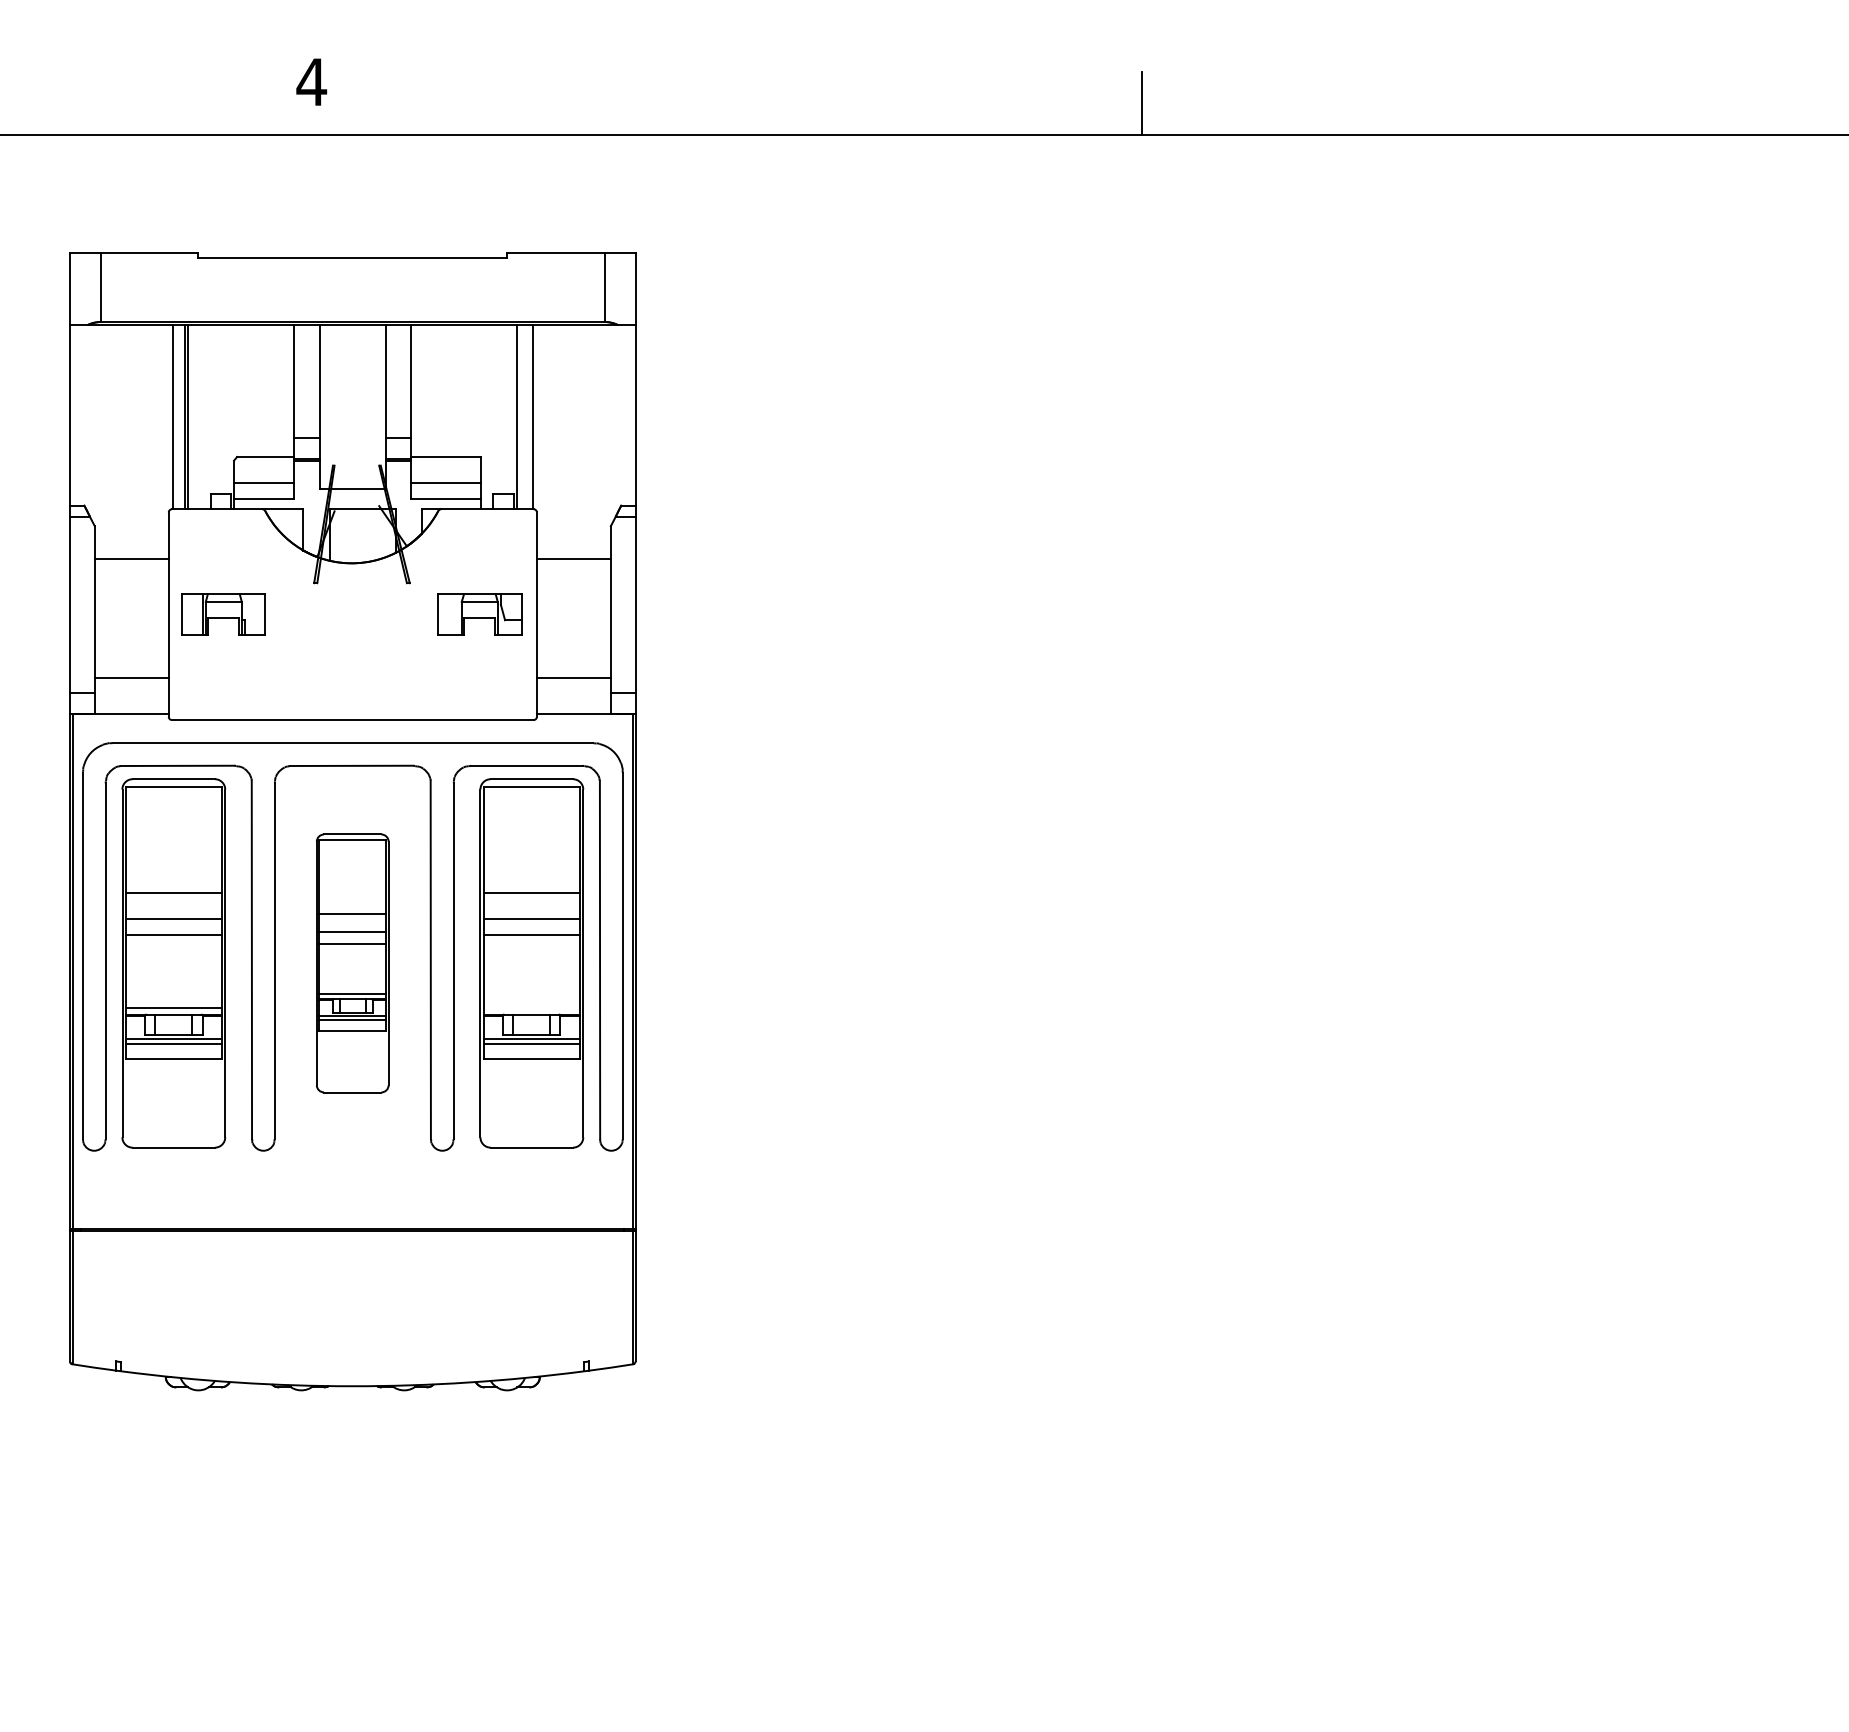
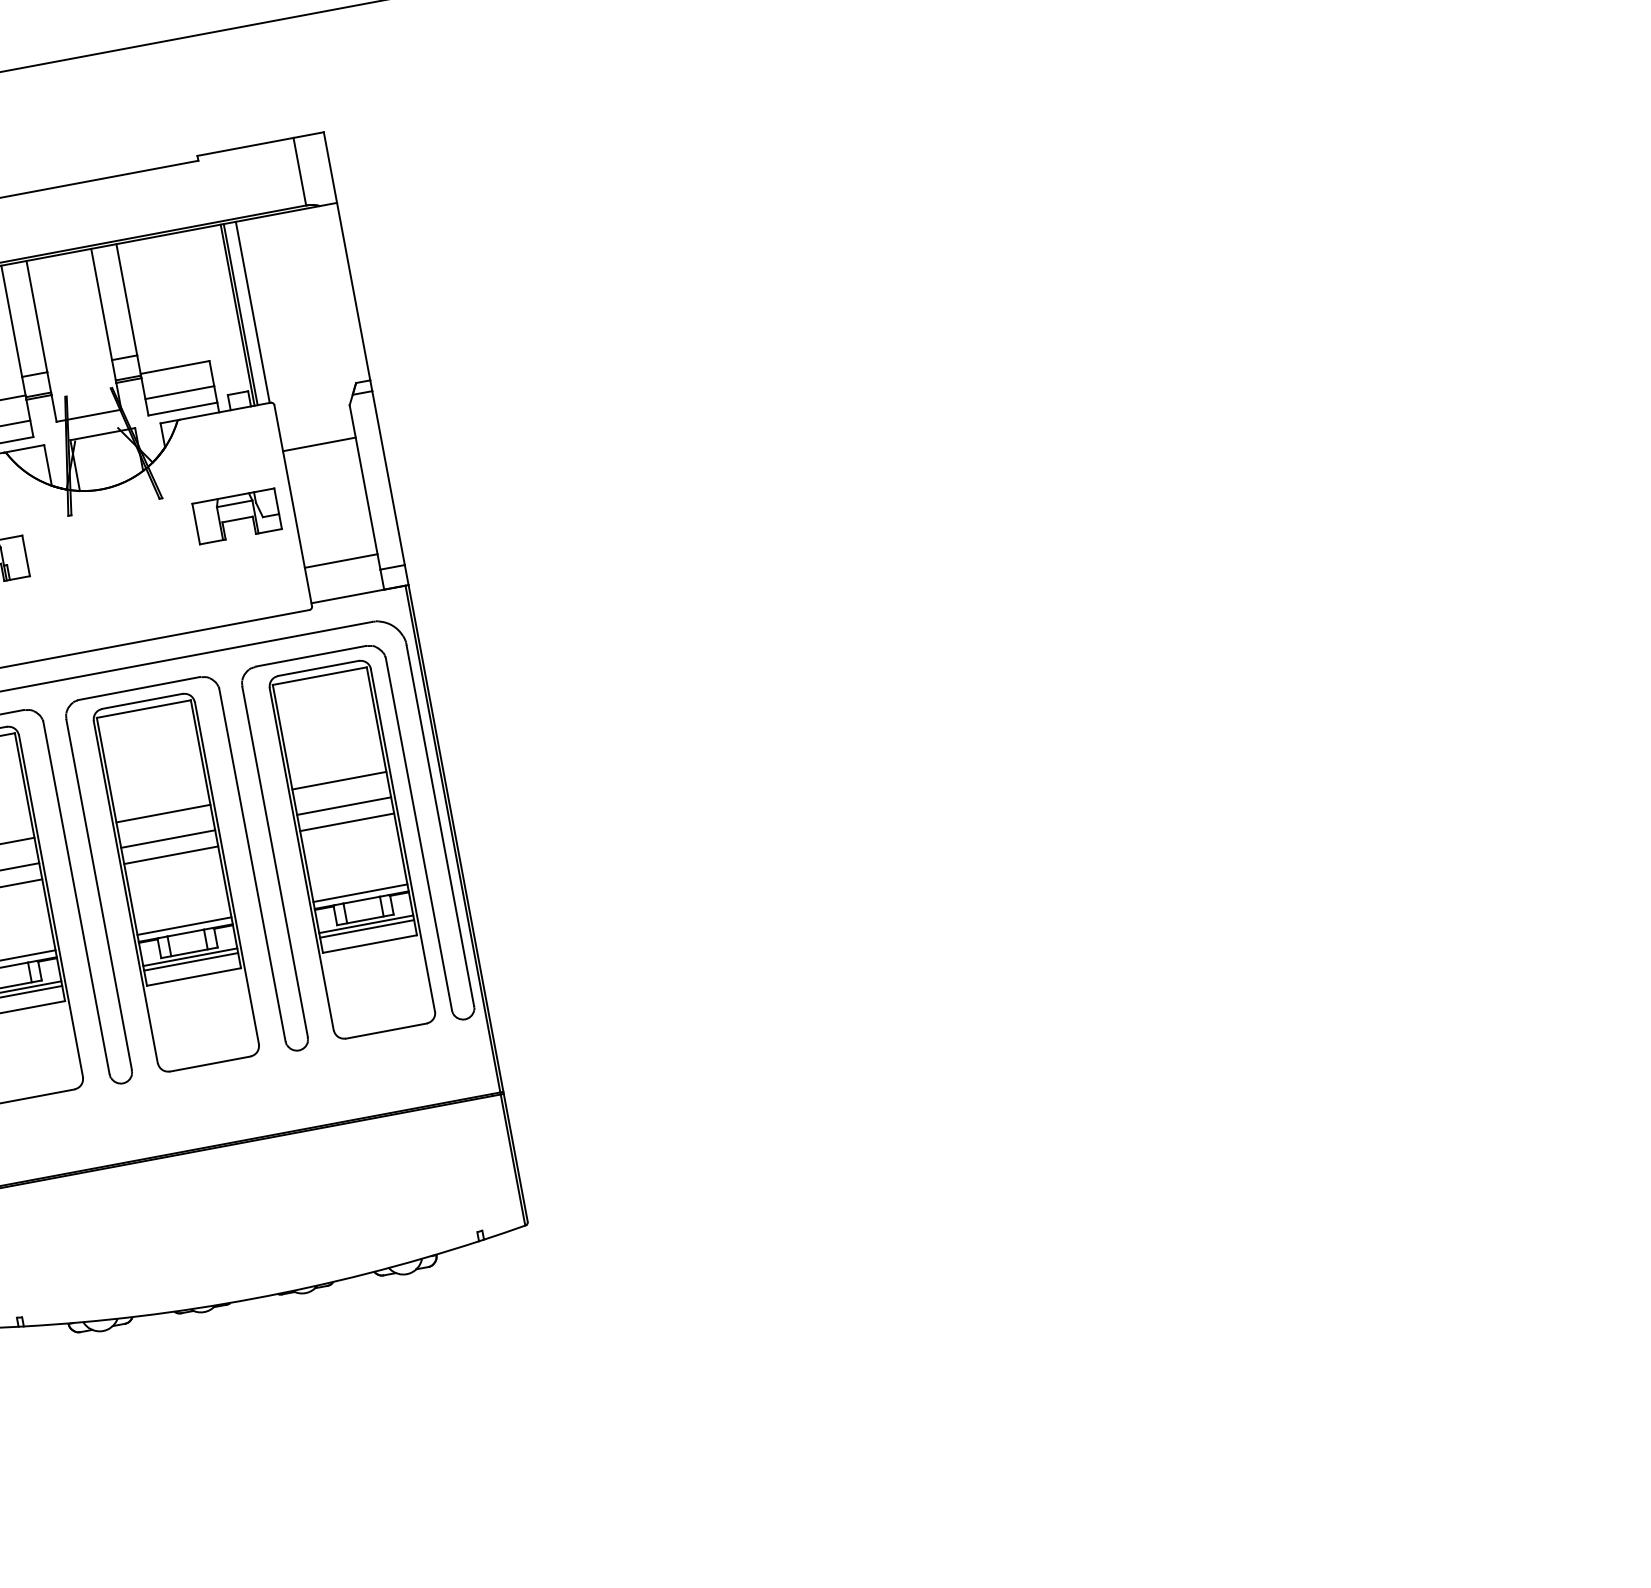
line: (520, 417) -> (240, 314), added
part: (352, 963) -> (176, 882), size x1.43
line: (531, 1007) -> (360, 893), added

